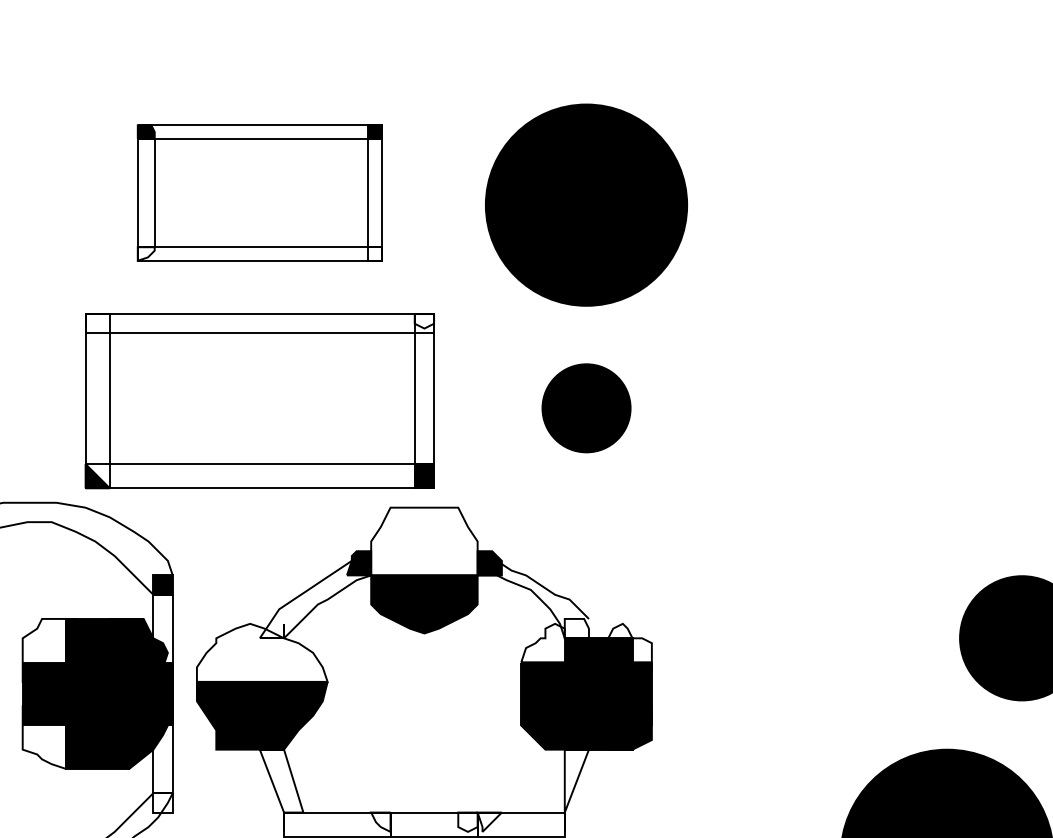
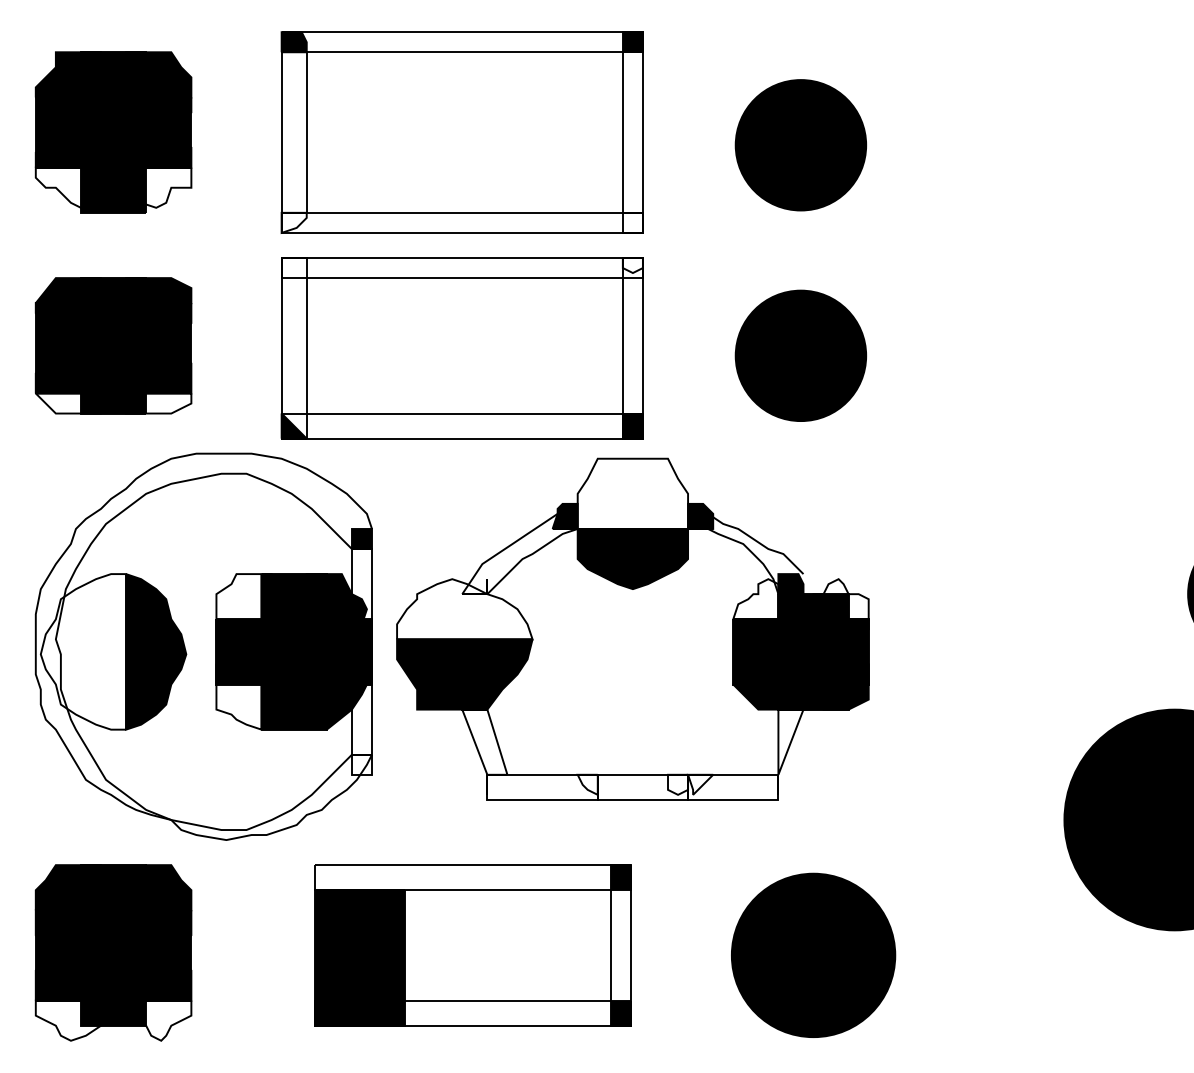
part: (259, 192) -> (461, 132), size x1.43
part: (586, 205) -> (800, 145), size x0.62
part: (586, 408) -> (800, 355), size x1.43
fill: (576, 628) -> (790, 584), added

